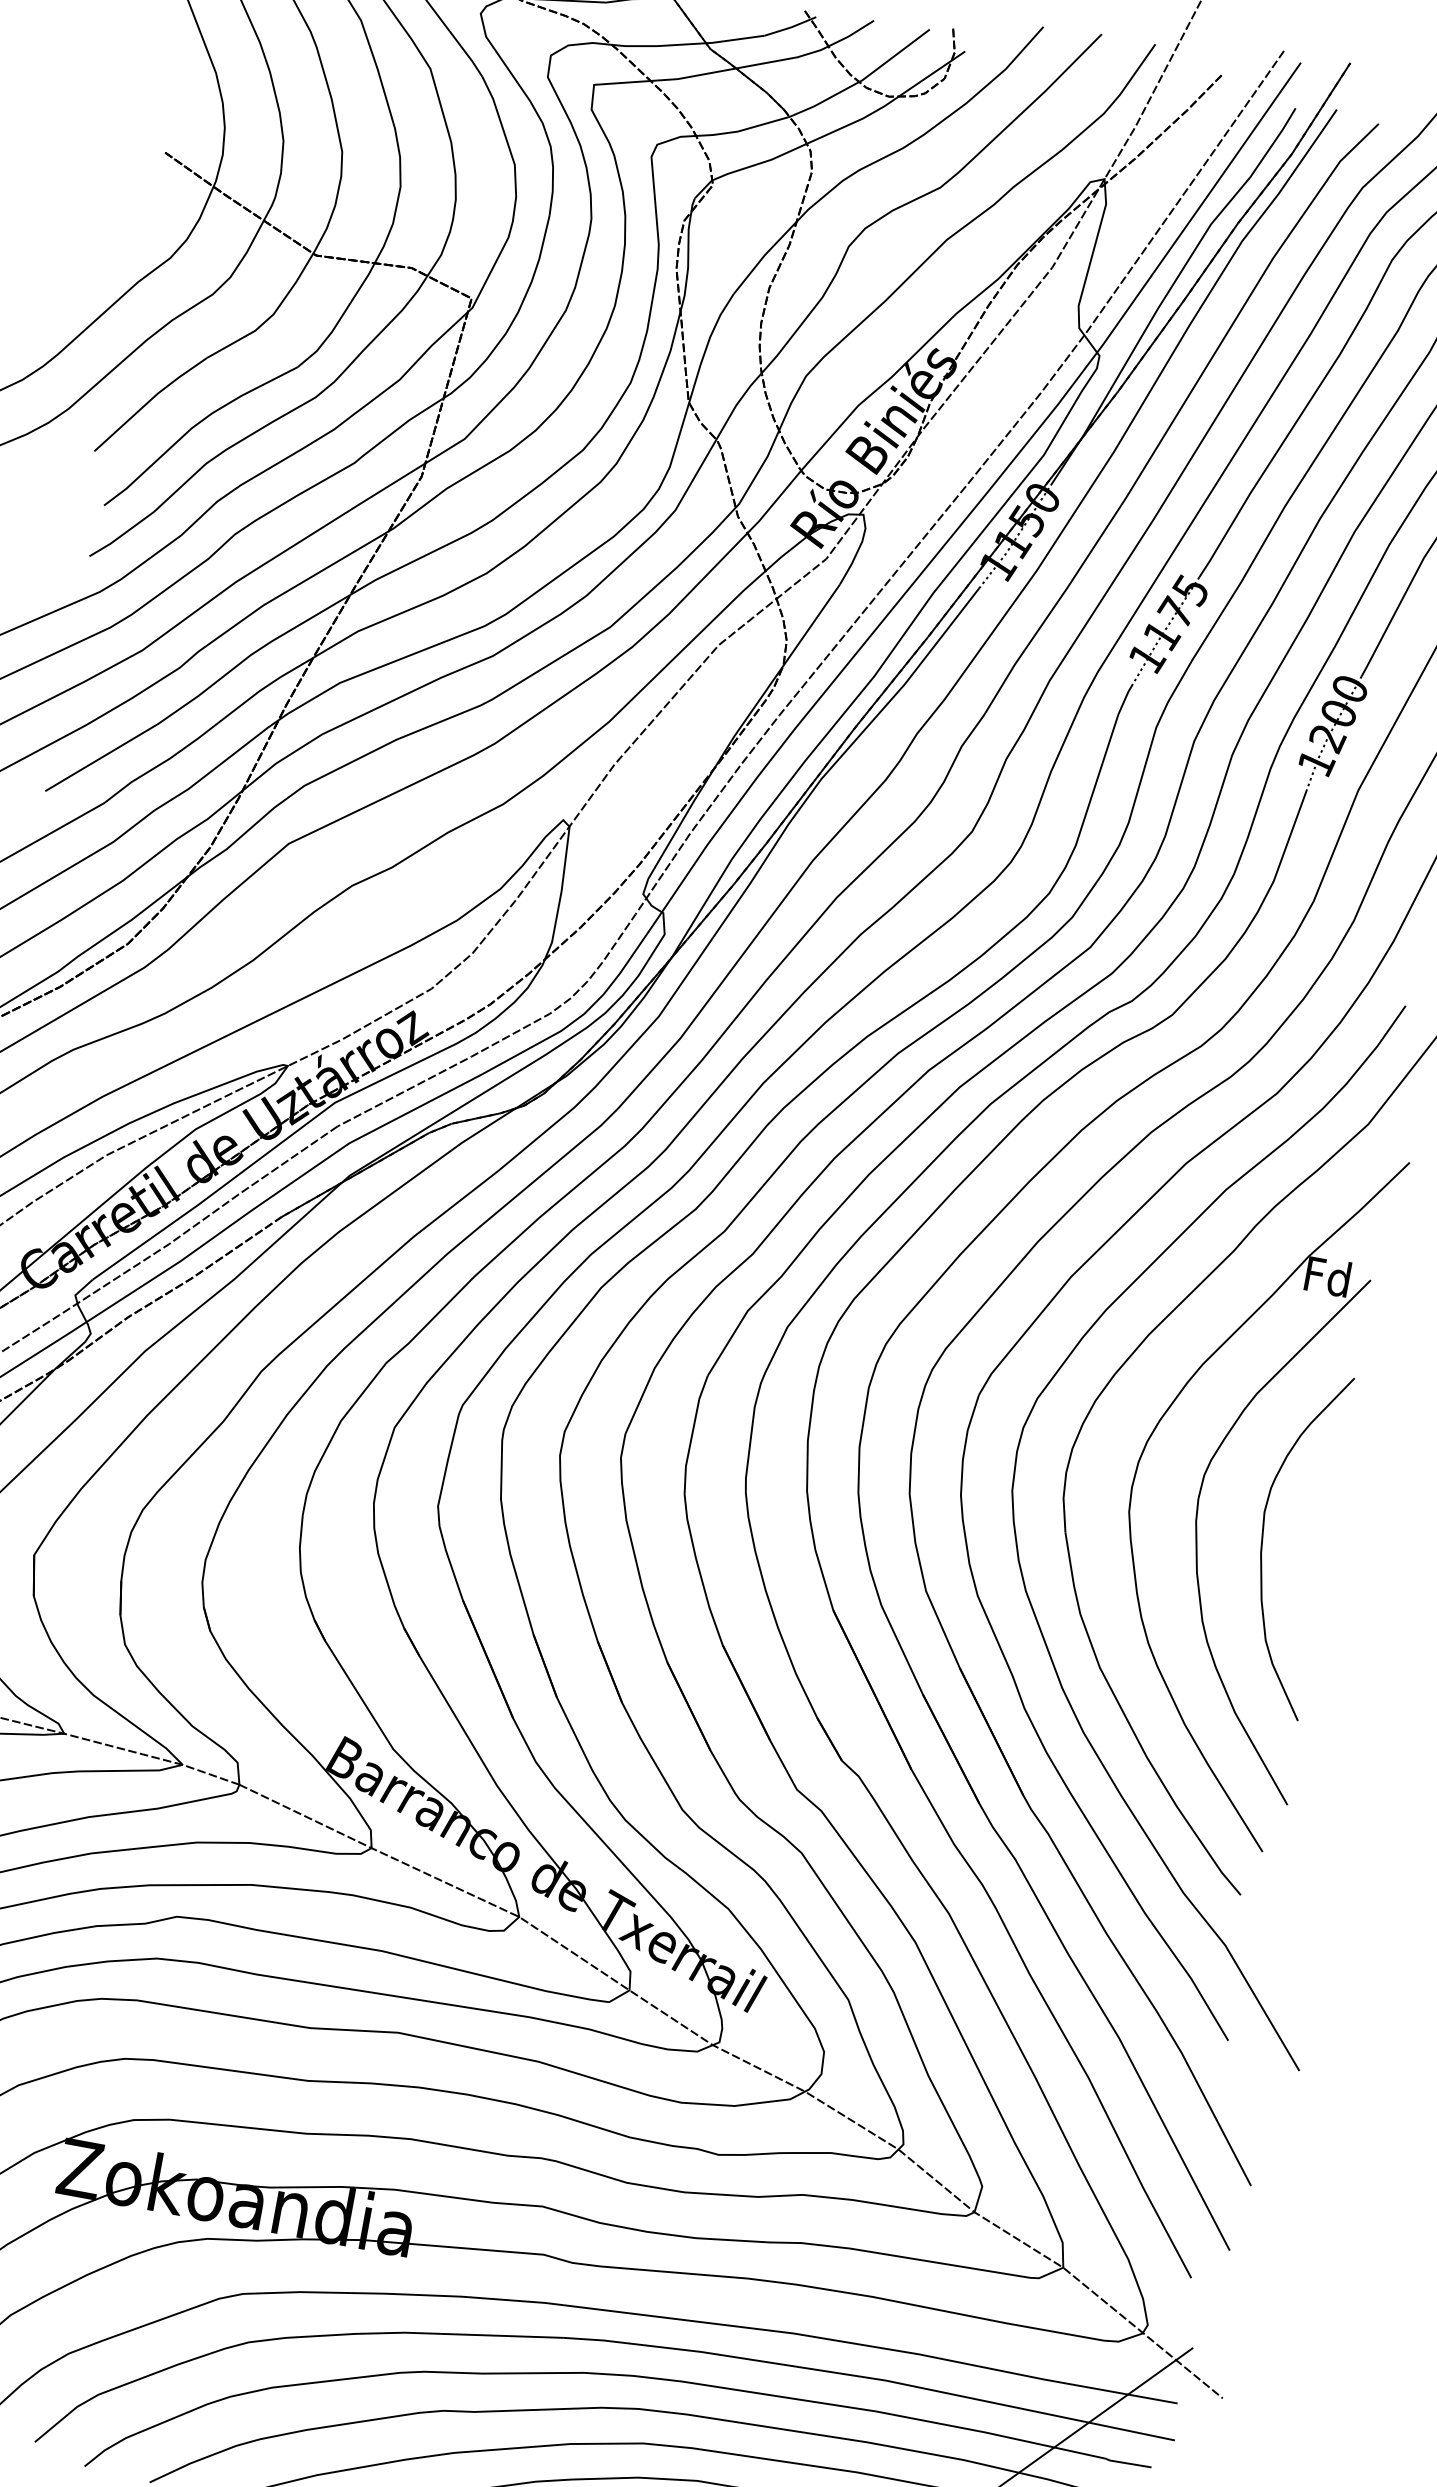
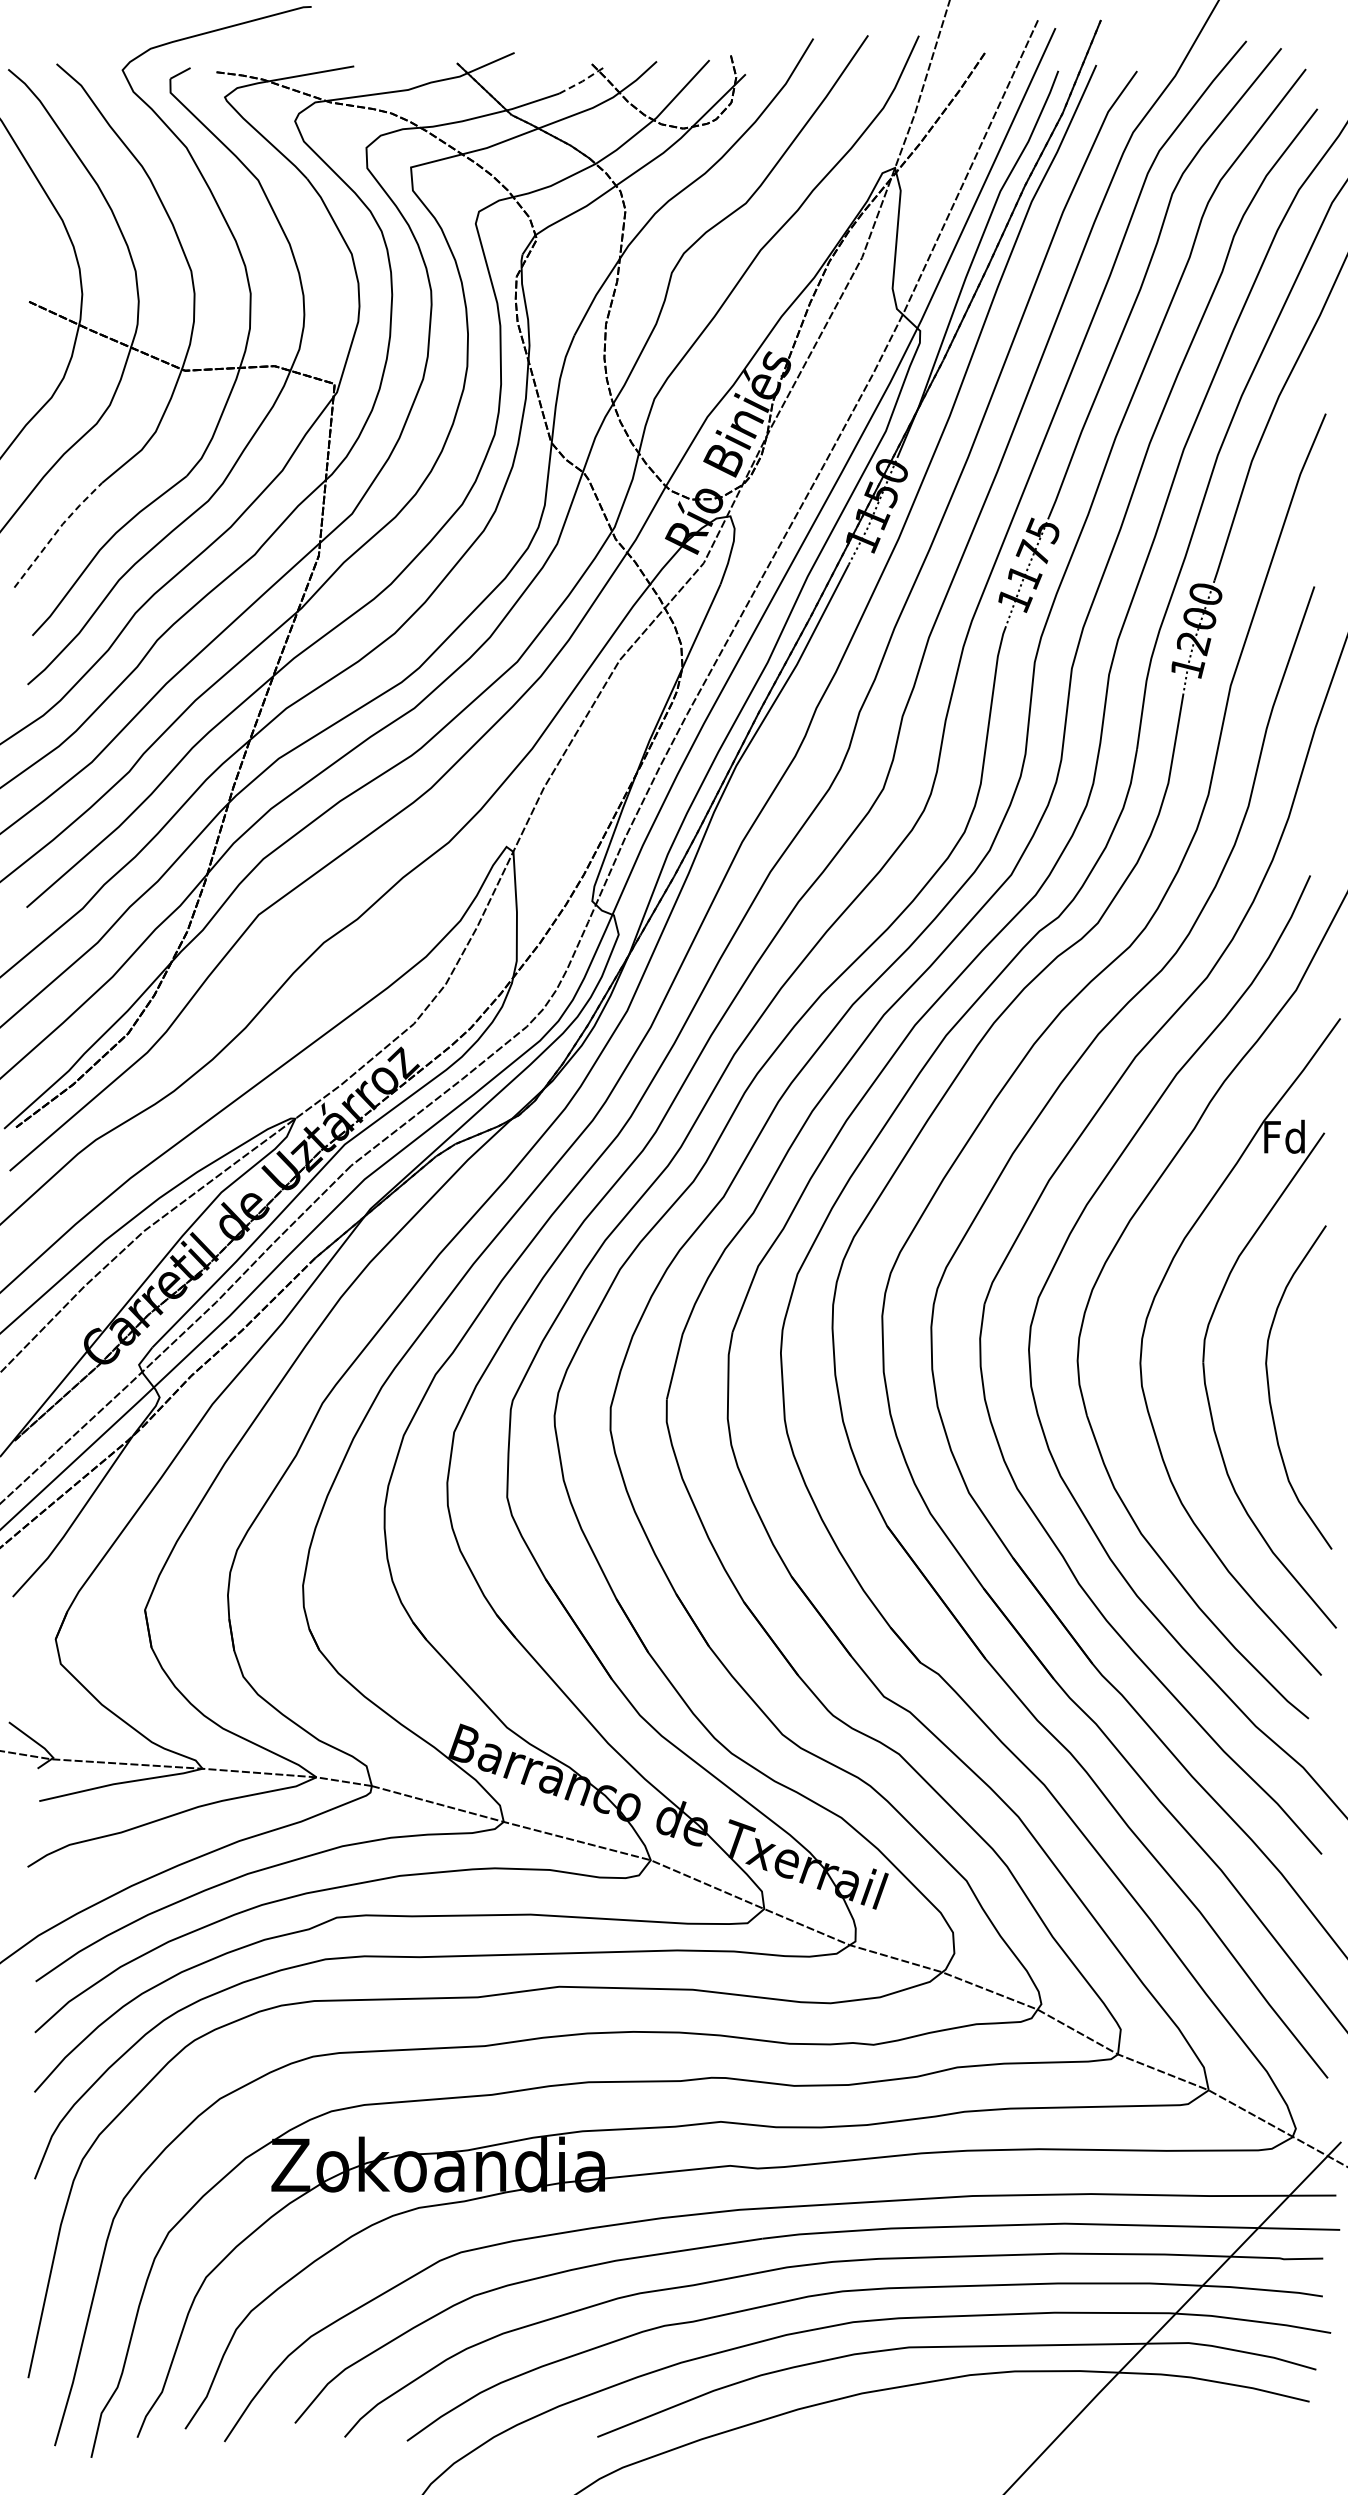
line: (791, 27) -> (582, 81), solid -> dashed
line: (149, 401) -> (56, 532), solid -> dashed

